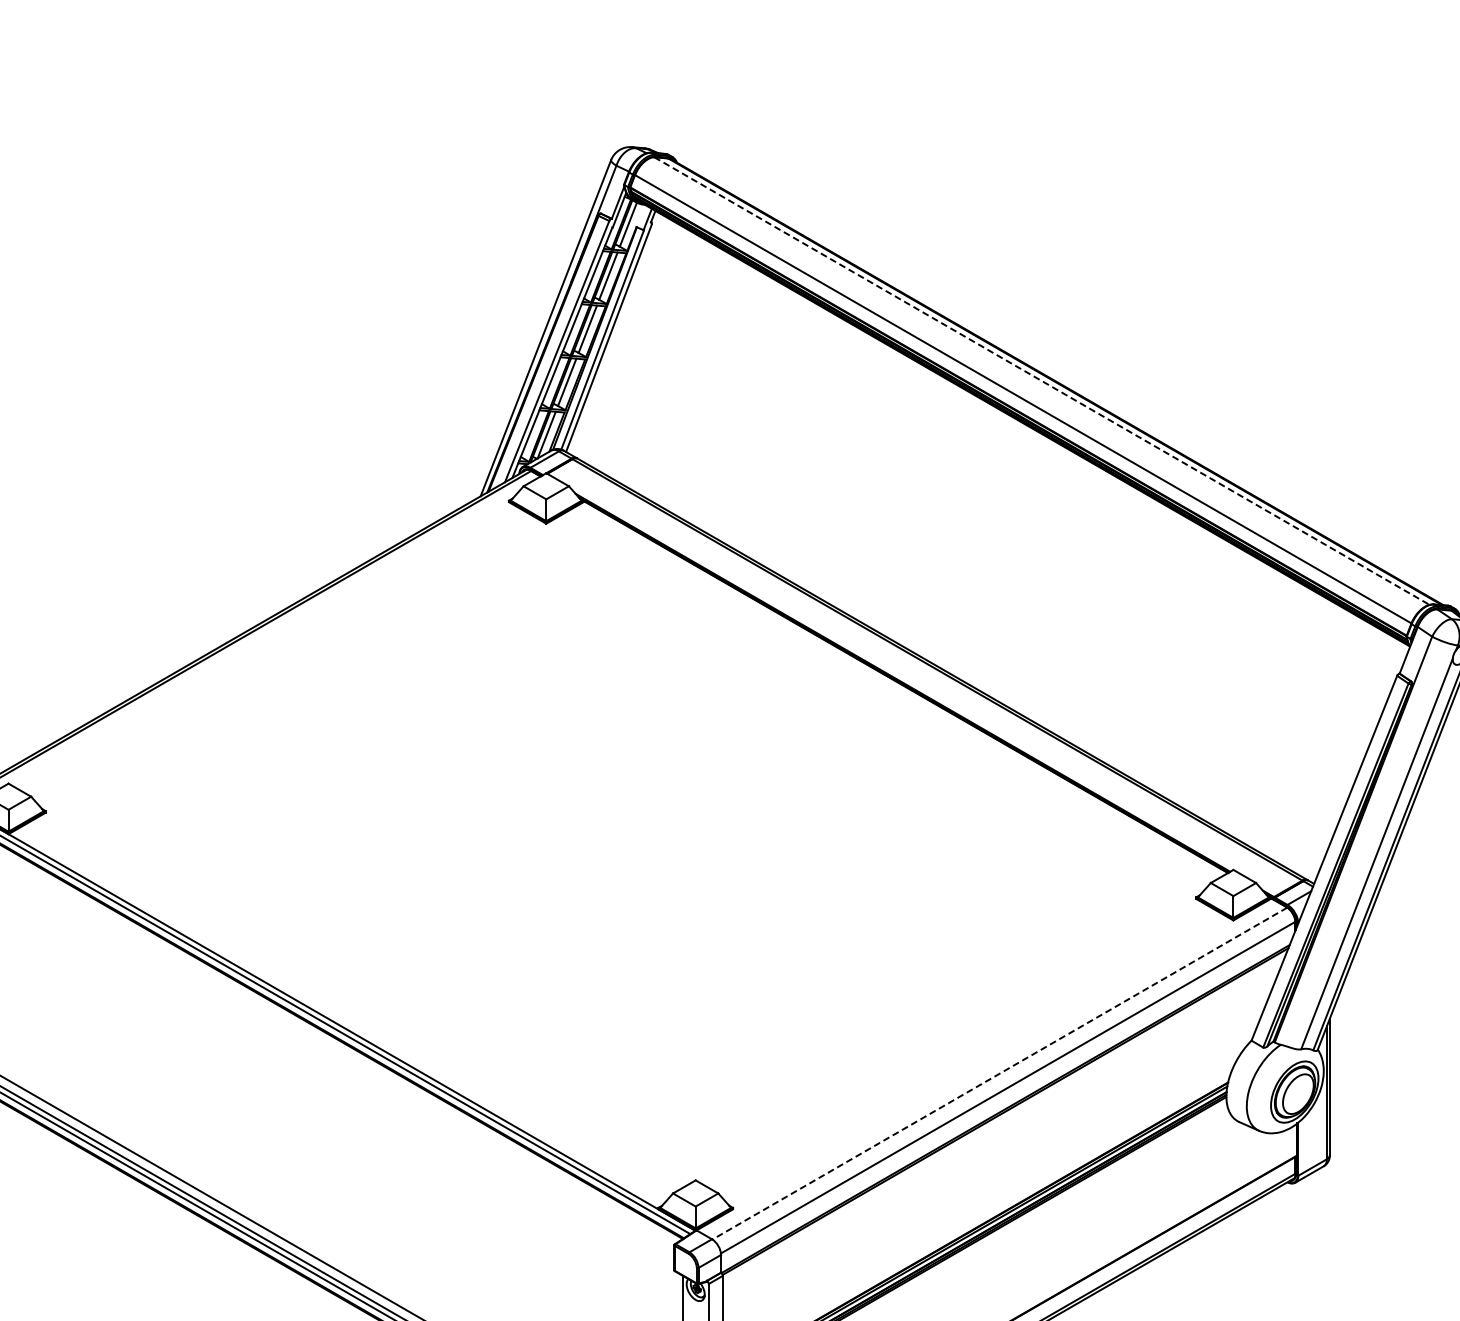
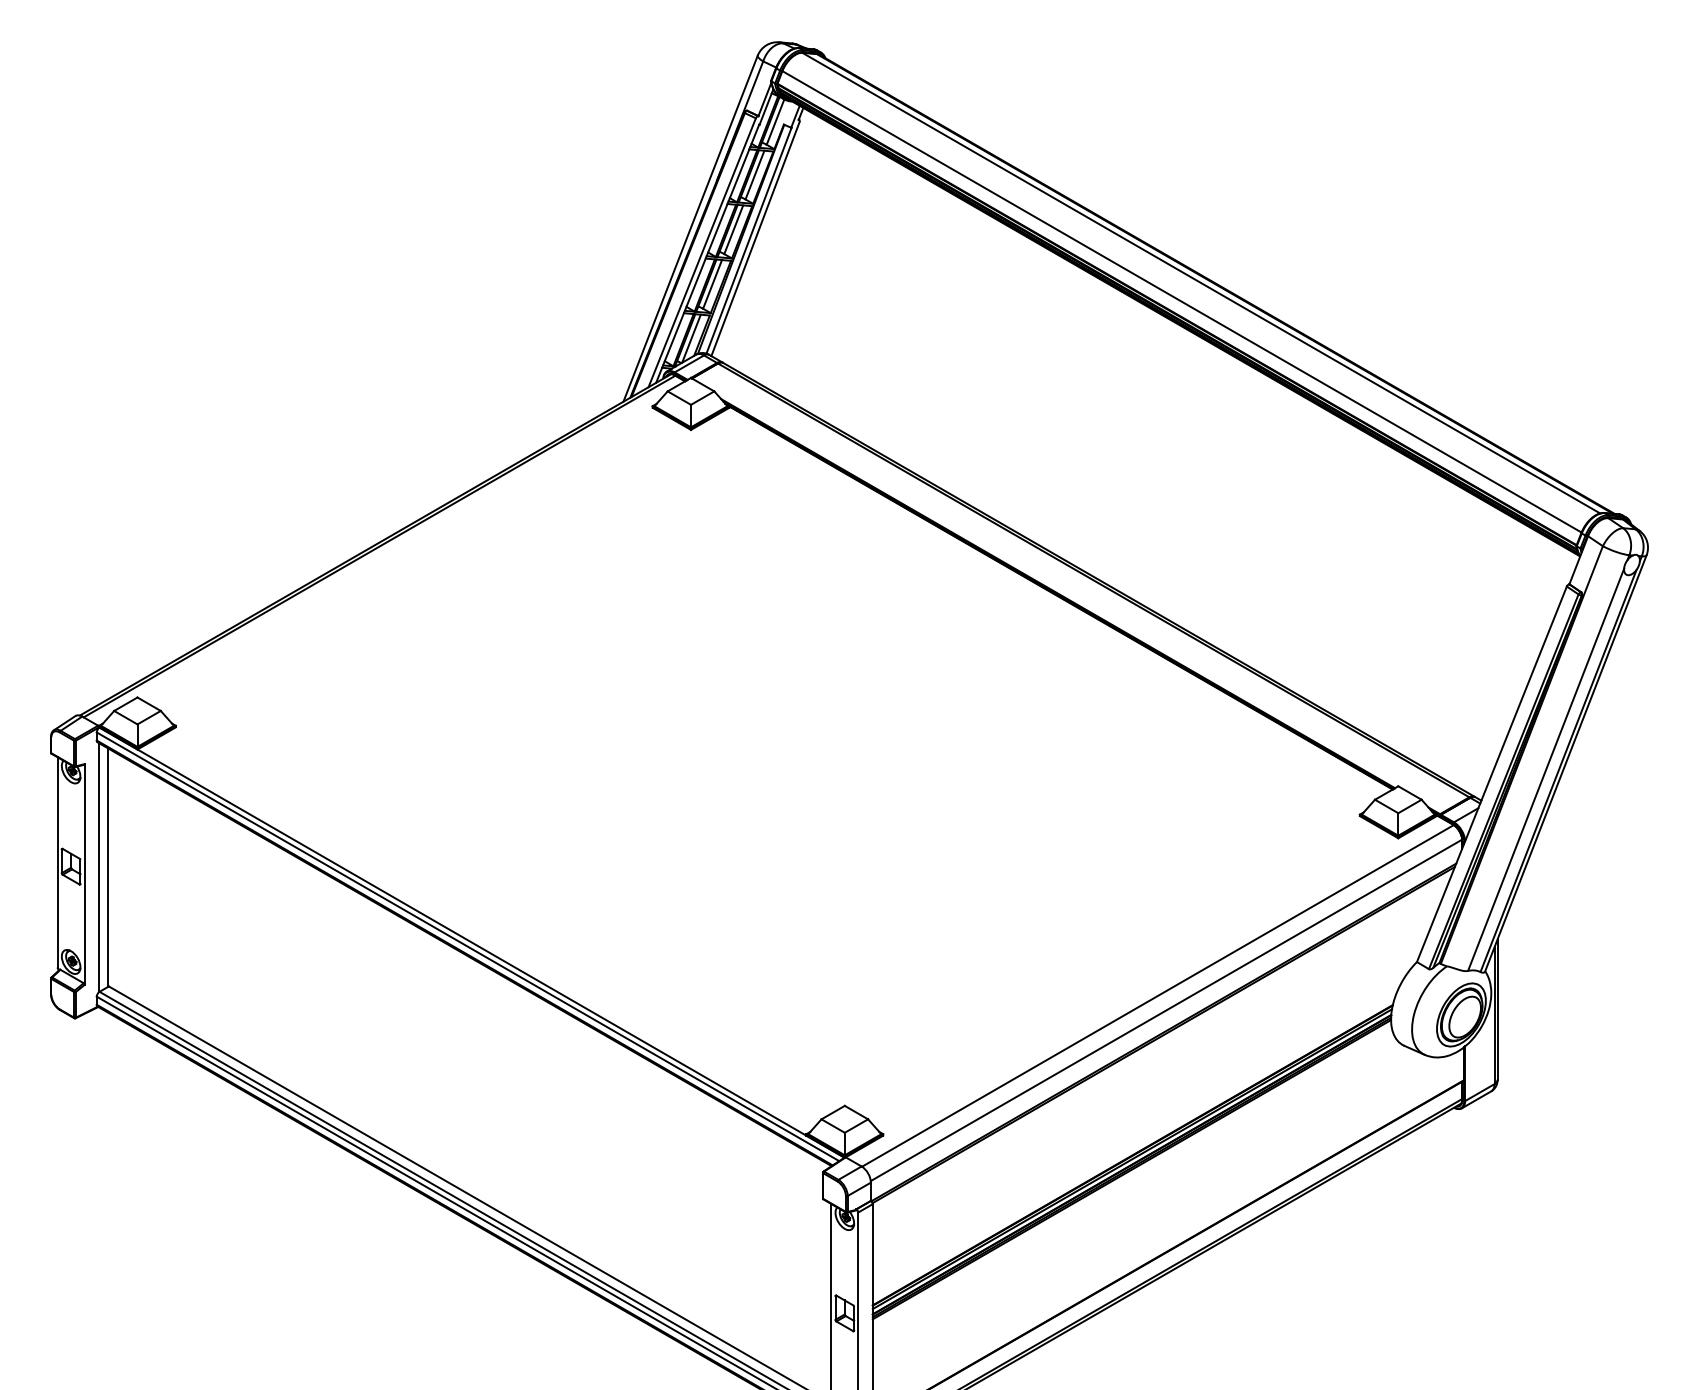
line: (1042, 381) -> (1201, 283), dashed -> solid
line: (999, 1073) -> (1157, 995), dashed -> solid

